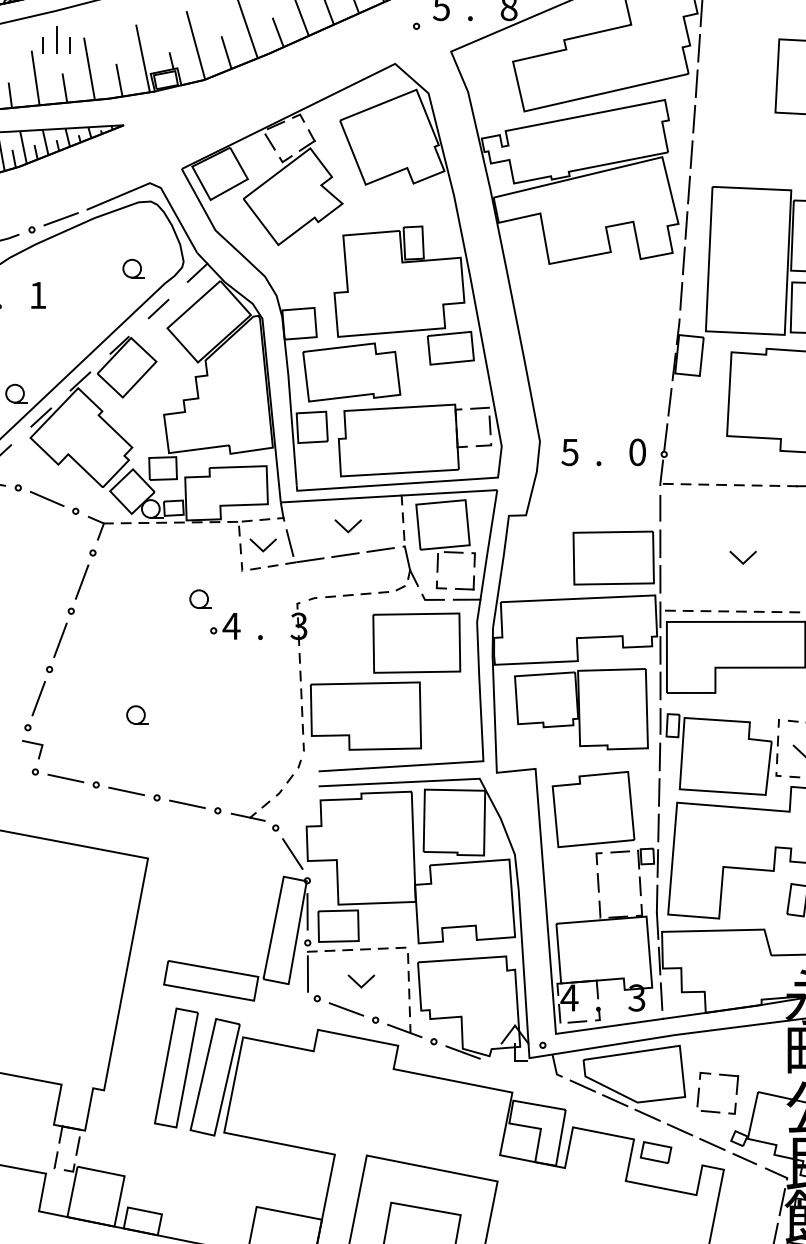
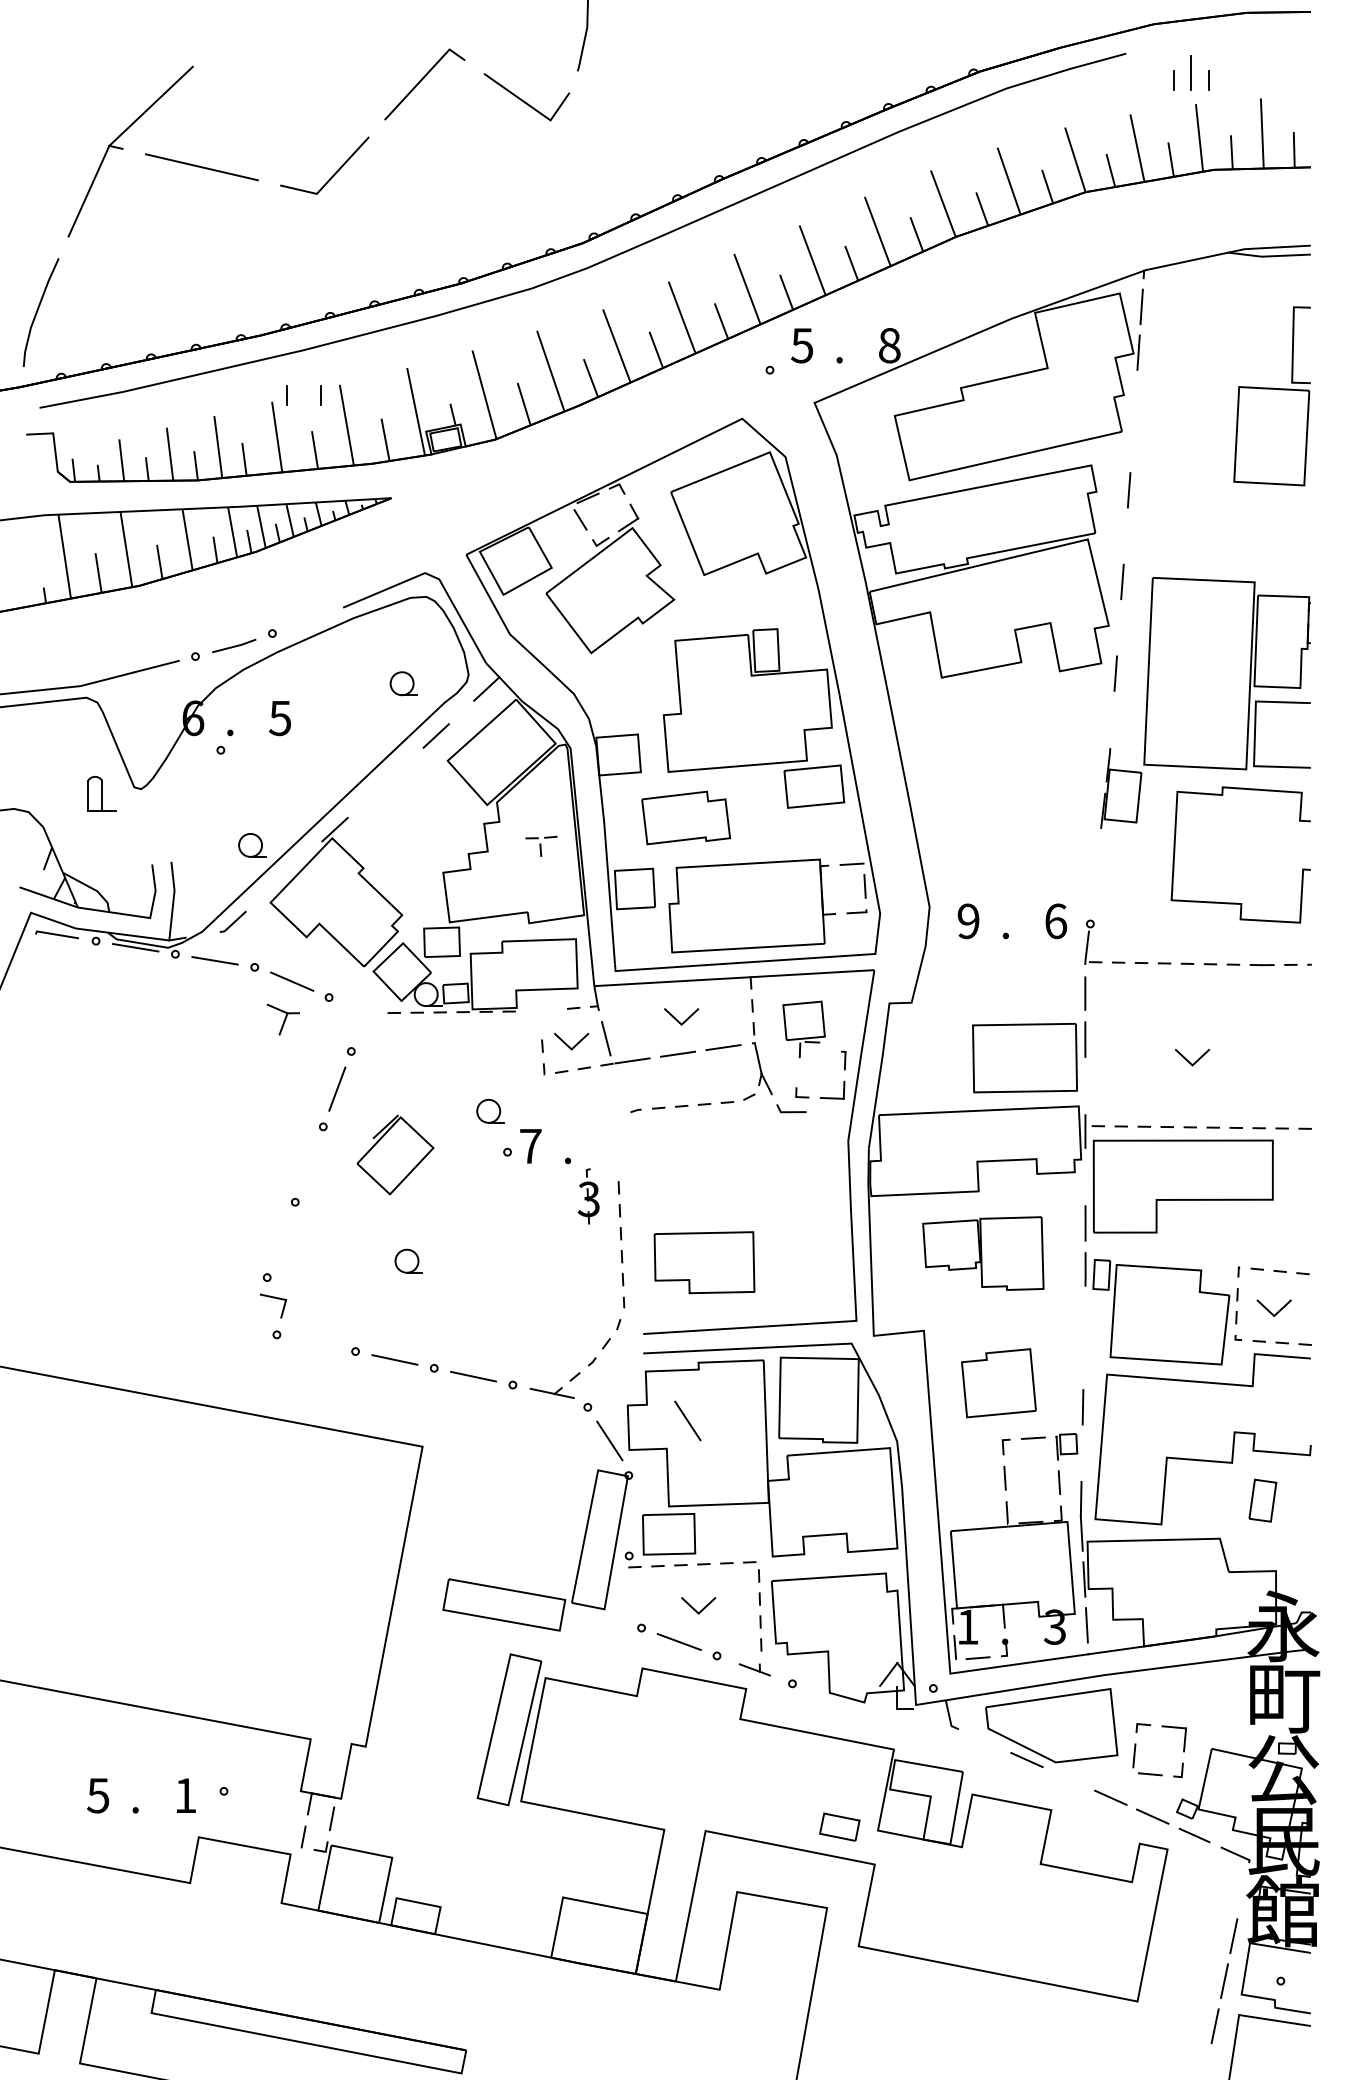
line: (56, 39) -> (304, 387), removed
line: (699, 48) -> (1135, 398), removed
line: (696, 83) -> (1132, 444), removed
line: (691, 154) -> (1125, 535), removed
line: (60, 219) -> (309, 619), removed
line: (685, 225) -> (1118, 627), removed
text: (37, 295) -> (279, 718), 1 -> 5
line: (681, 296) -> (1112, 719), removed
part: (127, 366) -> (395, 1154), moved
part: (351, 372) -> (685, 817), size x0.7
line: (669, 402) -> (1097, 856), removed
line: (41, 416) -> (284, 875), removed
line: (665, 437) -> (1092, 902), removed
text: (570, 452) -> (968, 921), 5 -> 9
text: (638, 452) -> (1056, 921), 0 -> 6
part: (239, 527) -> (541, 845), moved
part: (100, 528) -> (282, 1019), moved
part: (442, 535) -> (803, 1029), size x0.6
line: (660, 579) -> (1085, 1085), removed
line: (467, 599) -> (835, 1111), removed
part: (298, 624) -> (588, 1196), moved
text: (231, 626) -> (530, 1146), 4 -> 7
line: (60, 640) -> (309, 1164), removed
part: (416, 642) -> (770, 1167), removed
line: (660, 650) -> (1085, 1177), removed
line: (38, 698) -> (281, 1239), removed
part: (581, 709) -> (983, 1253), size x0.7
part: (365, 716) -> (704, 1262), size x0.7
line: (659, 757) -> (1084, 1315), removed
line: (65, 778) -> (315, 1343), removed
line: (658, 792) -> (1083, 1361), removed
part: (593, 808) -> (998, 1382), size x0.7
line: (352, 838) -> (687, 1420), added
line: (657, 862) -> (1081, 1452), removed
line: (307, 911) -> (628, 1515), removed
line: (307, 974) -> (629, 1596), removed
text: (569, 998) -> (967, 1627), 4 -> 1
part: (404, 1030) -> (754, 1669), size x0.7
line: (462, 1052) -> (829, 1697), removed
part: (176, 1067) -> (459, 1717), removed
line: (582, 1086) -> (984, 1741), removed
line: (647, 1114) -> (1068, 1778), removed
part: (655, 1152) -> (839, 1826), moved
line: (781, 1202) -> (1242, 1891), removed

